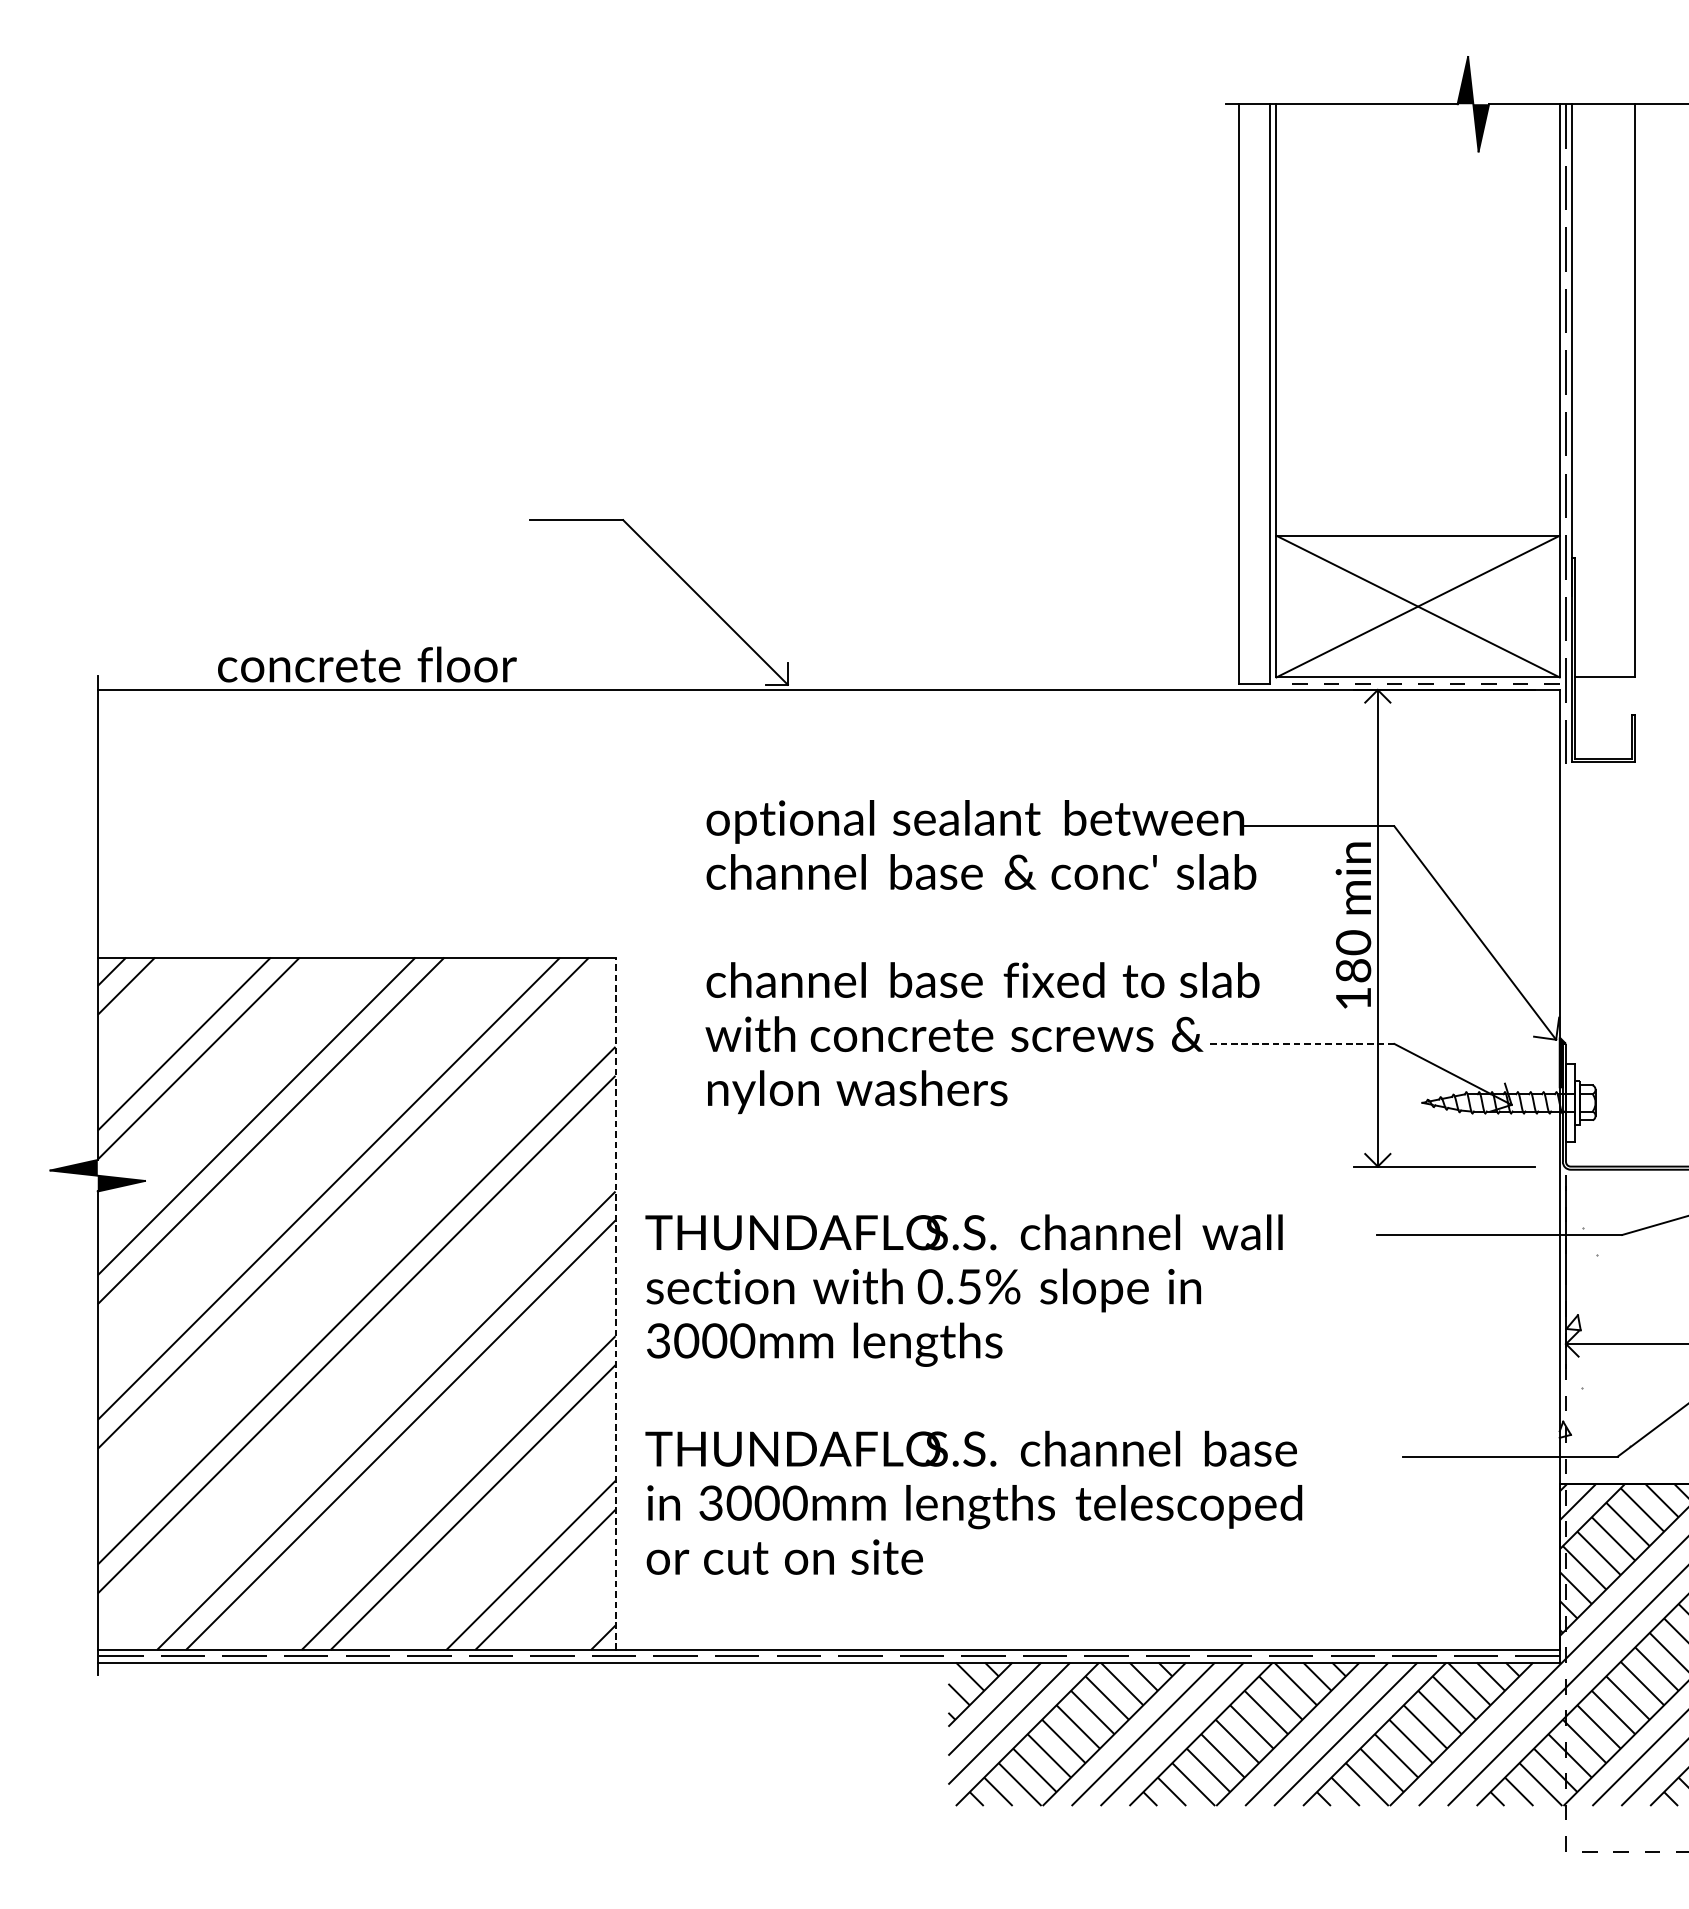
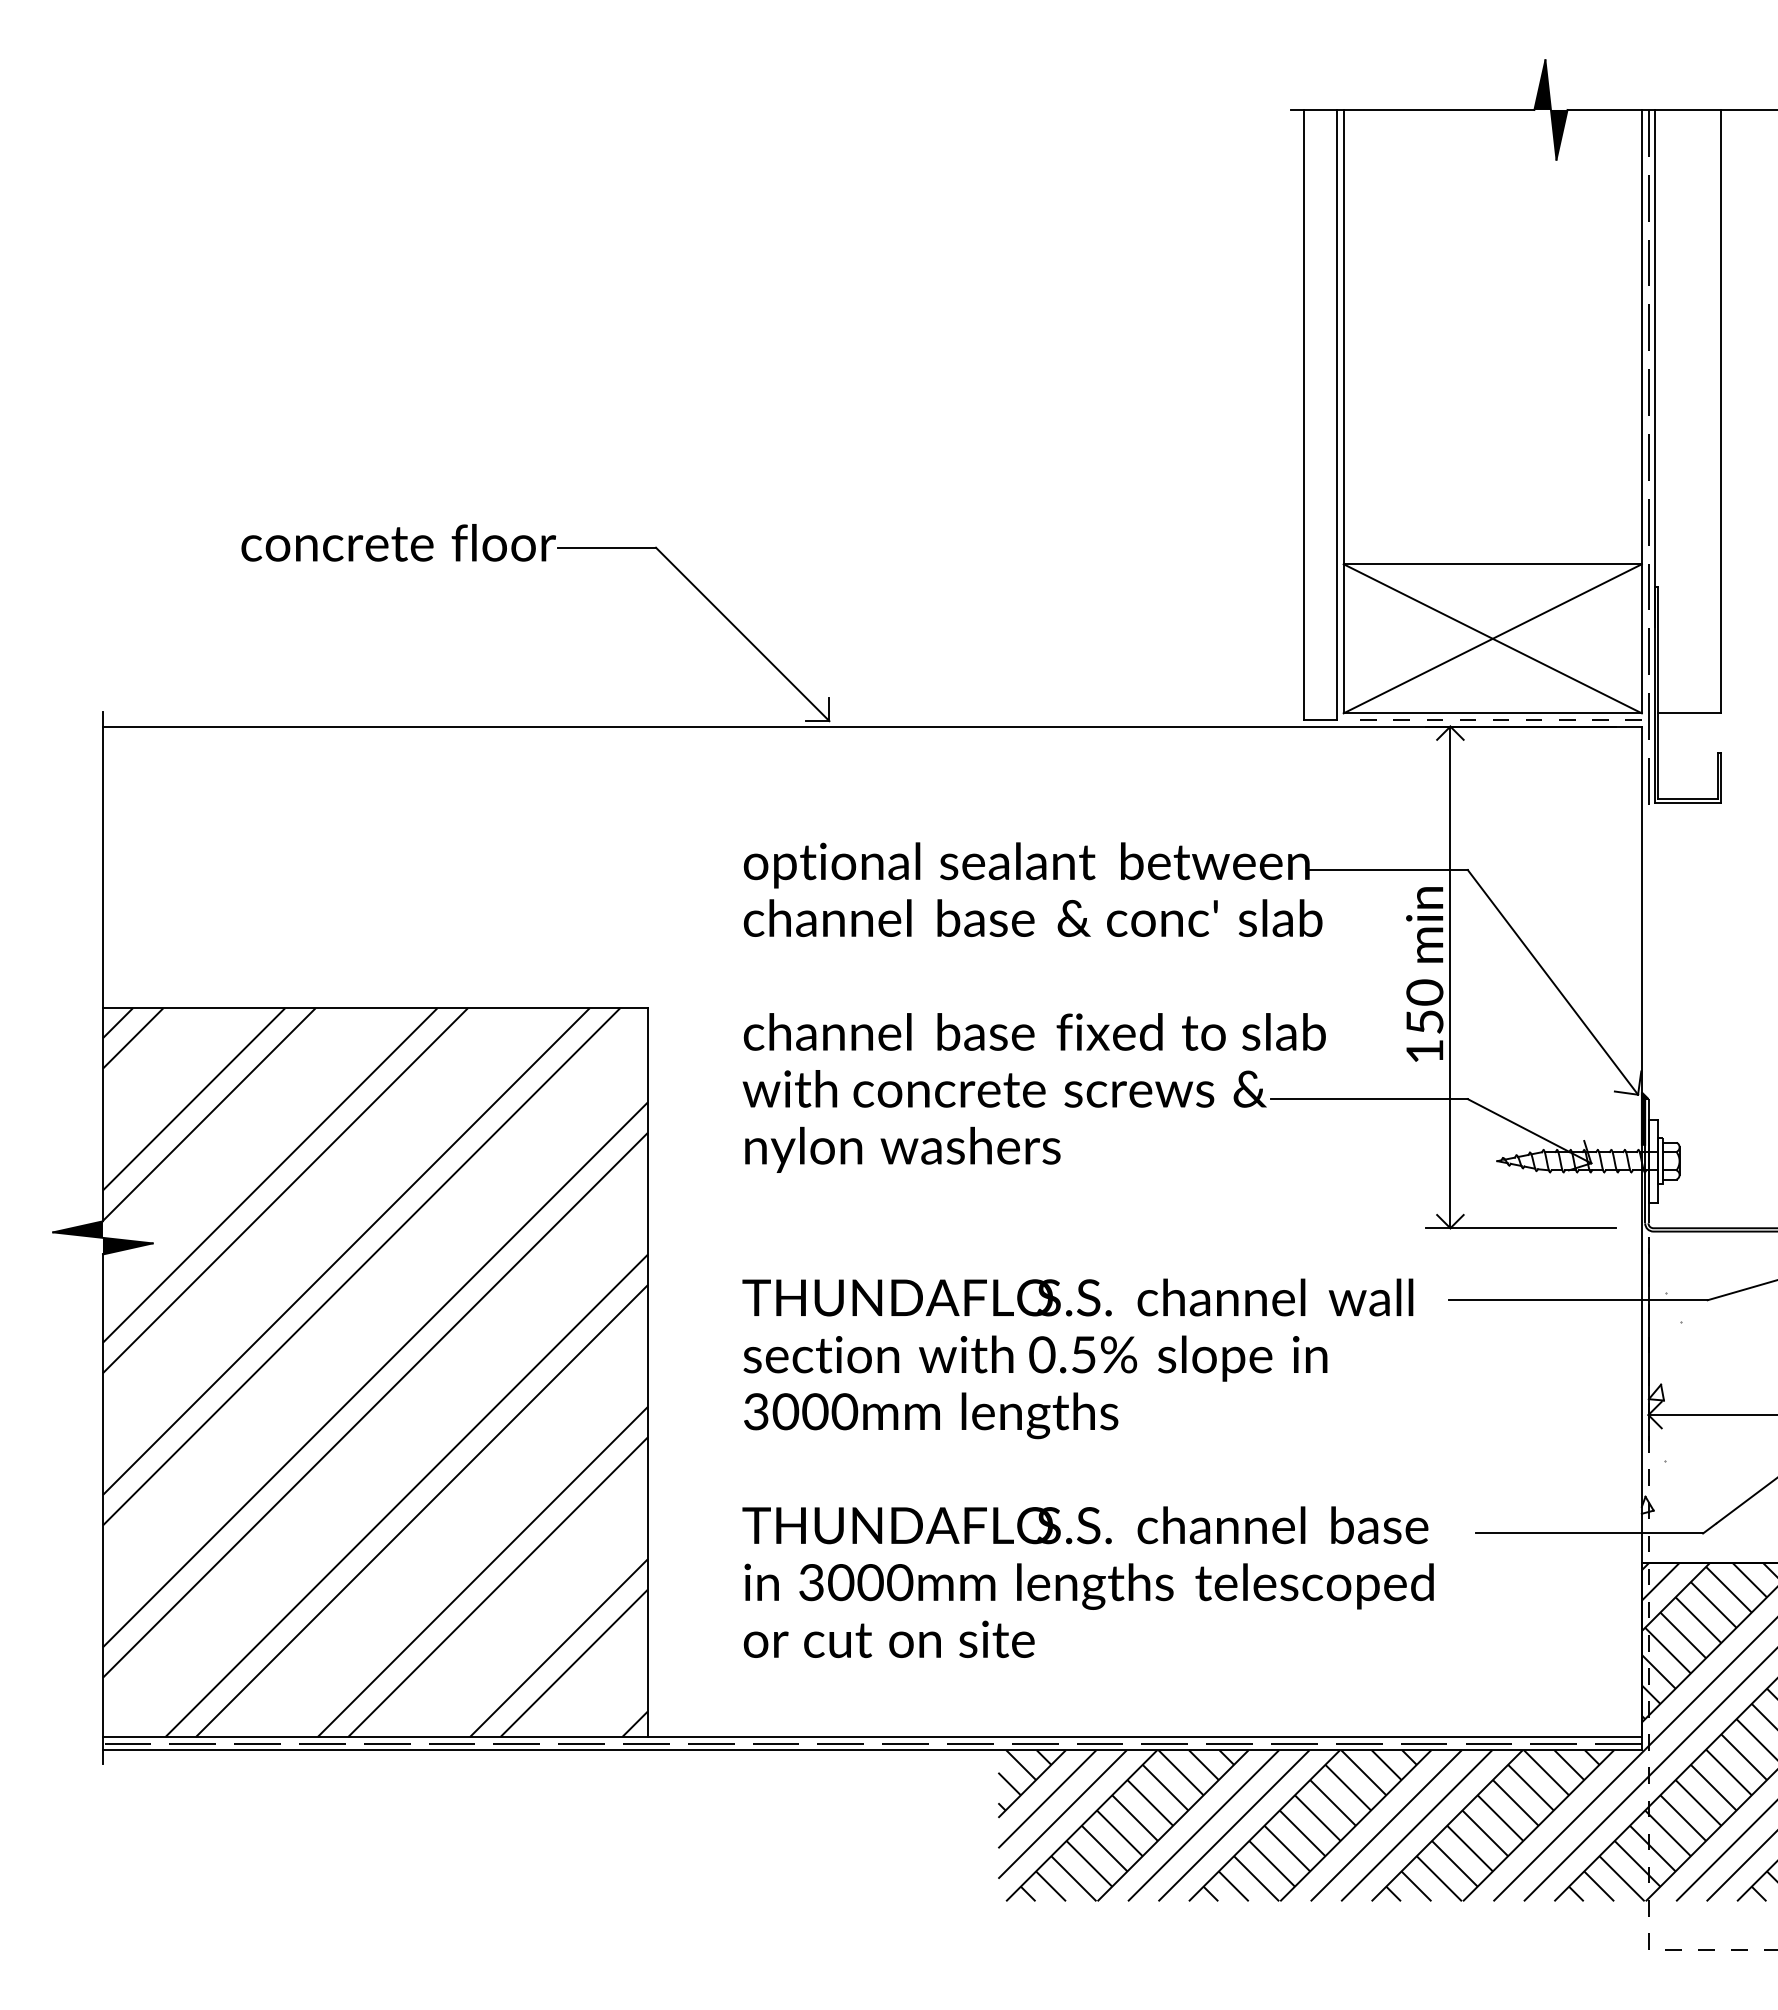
text: (367, 664) -> (398, 542), moved
text: (1353, 970) -> (1424, 1021), 180 -> 150
line: (1300, 1044) -> (1369, 1099), dashed -> solid
line: (615, 1303) -> (647, 1372), dashed -> solid
text: (973, 1394) -> (1087, 1468), moved

